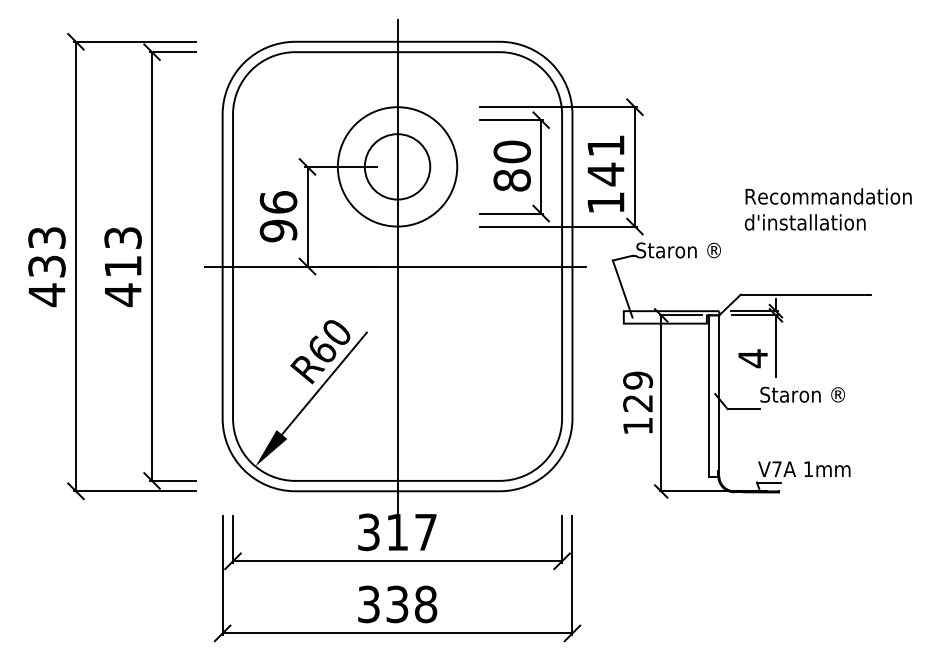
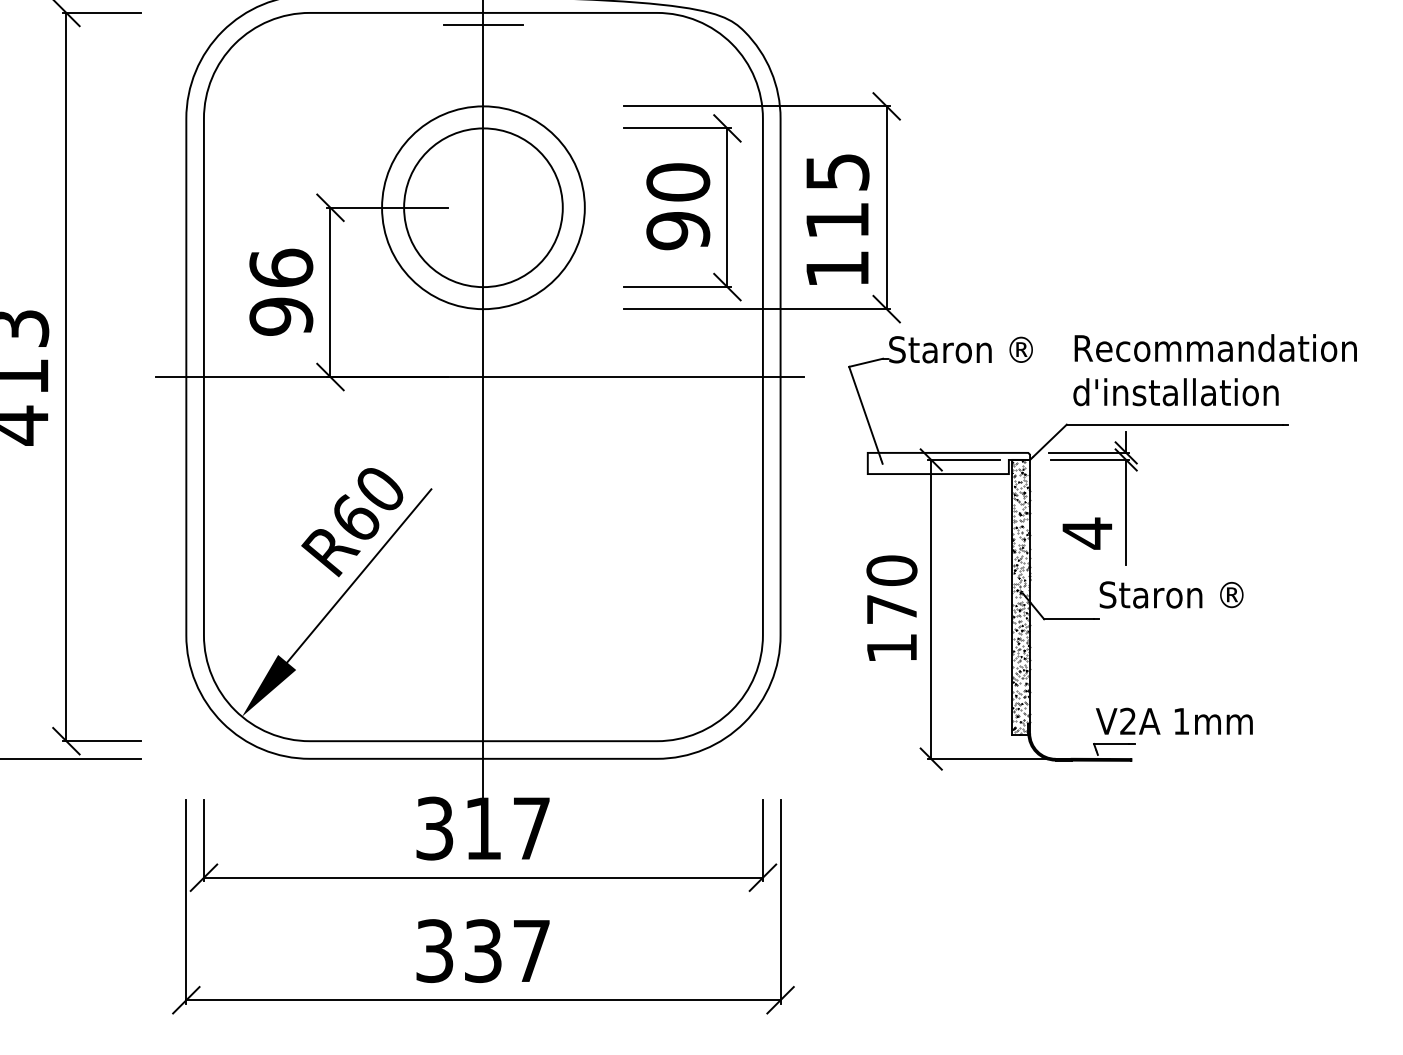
line: (397, 59) -> (483, 25), added
text: (605, 160) -> (836, 196), 141 -> 115
circle: (397, 166) -> (483, 207), size x1.43
text: (512, 180) -> (678, 230), 80 -> 90
text: (827, 209) -> (1213, 370), moved
text: (638, 391) -> (892, 589), 129 -> 170
hatch: (713, 396) -> (1020, 597), added
text: (776, 468) -> (1127, 720), V7A -> V2A
text: (425, 604) -> (530, 951), 338 -> 337

